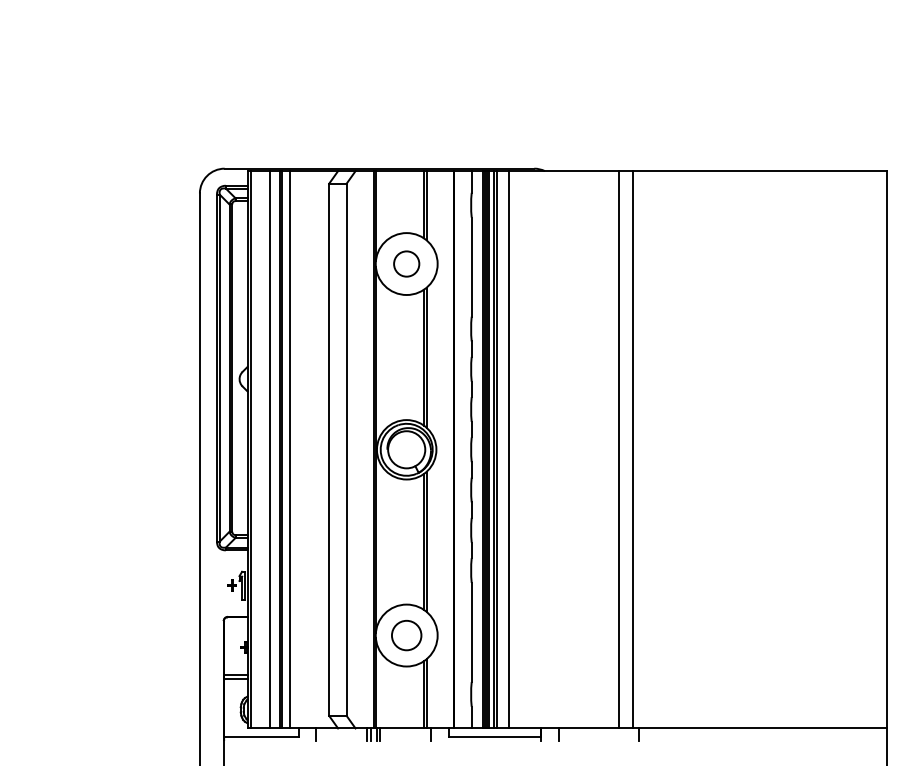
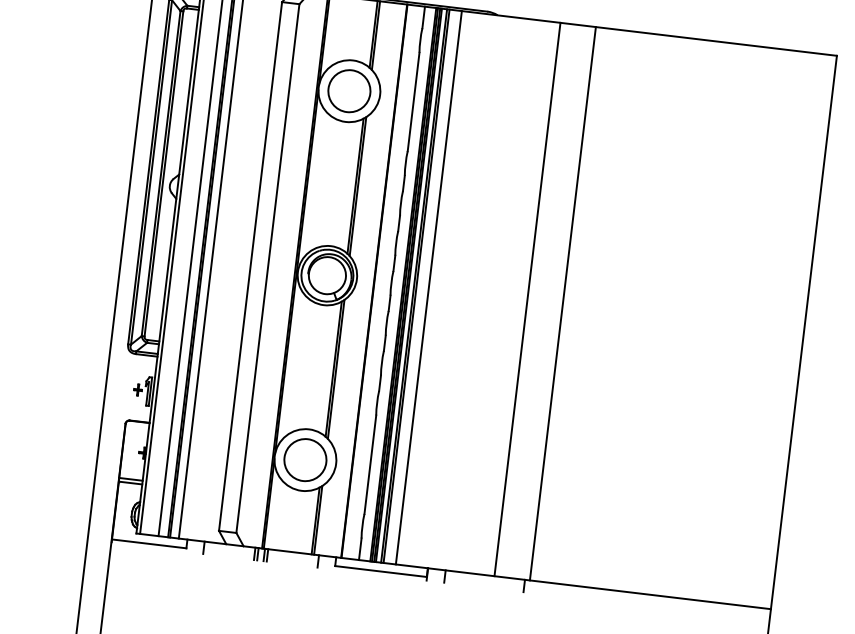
circle: (406, 263) -> (349, 90), size x1.67
line: (618, 449) -> (562, 303), moved
line: (633, 449) -> (527, 299), moved
circle: (406, 635) -> (305, 460), size x1.43

